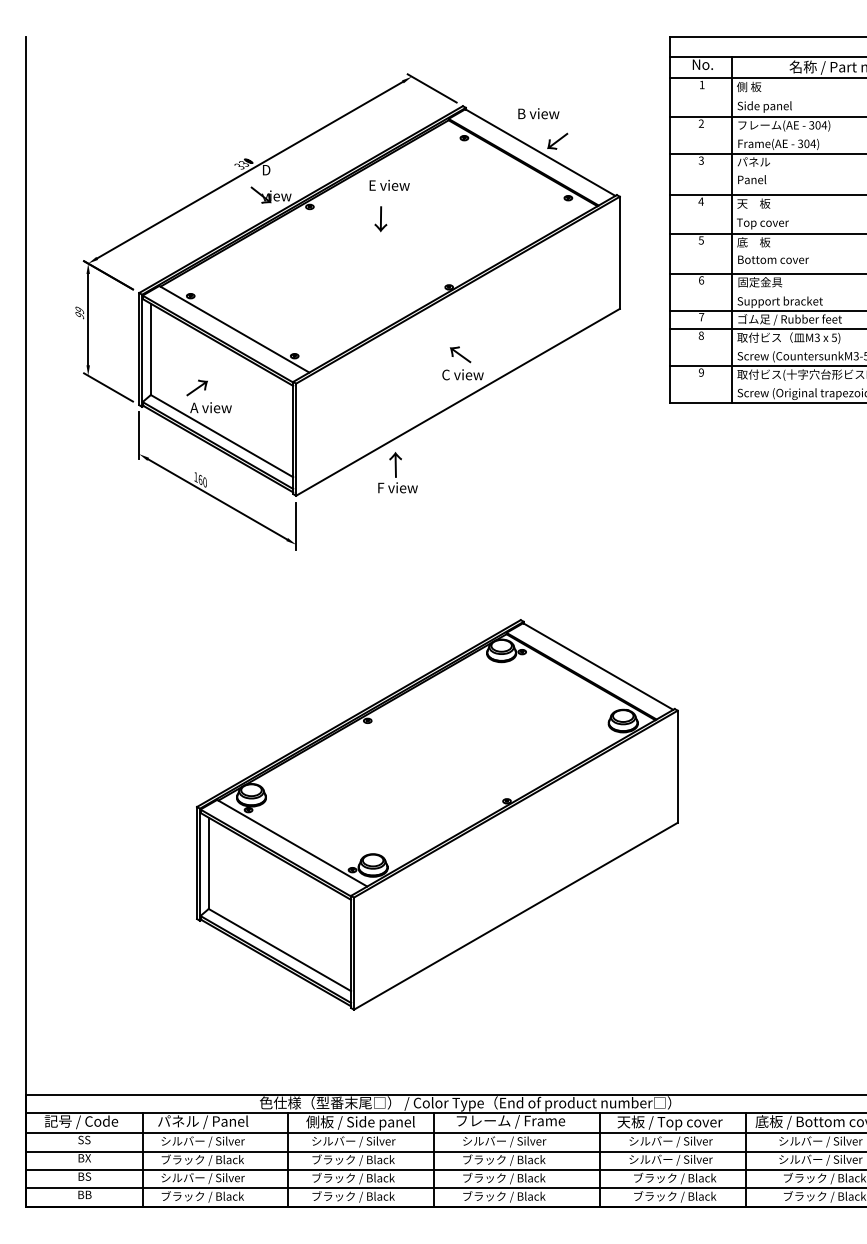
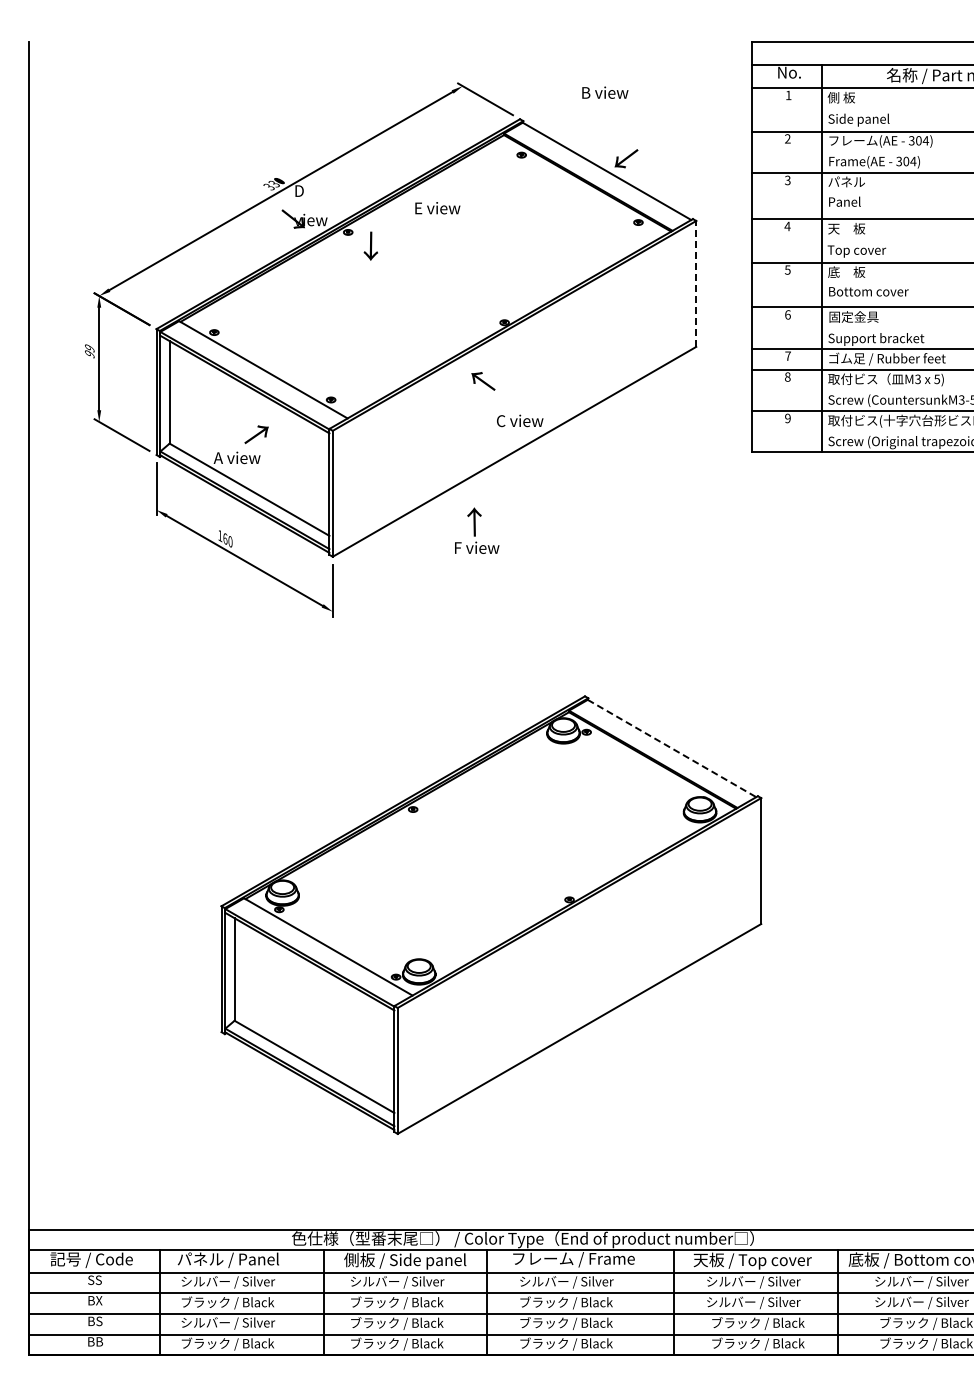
text: (539, 113) -> (605, 92), moved
text: (380, 218) -> (370, 245), moved
line: (620, 252) -> (696, 283), solid -> dashed
text: (460, 354) -> (483, 381), moved
text: (197, 387) -> (256, 434), moved
text: (398, 472) -> (477, 530), moved
line: (598, 666) -> (672, 748), solid -> dashed

